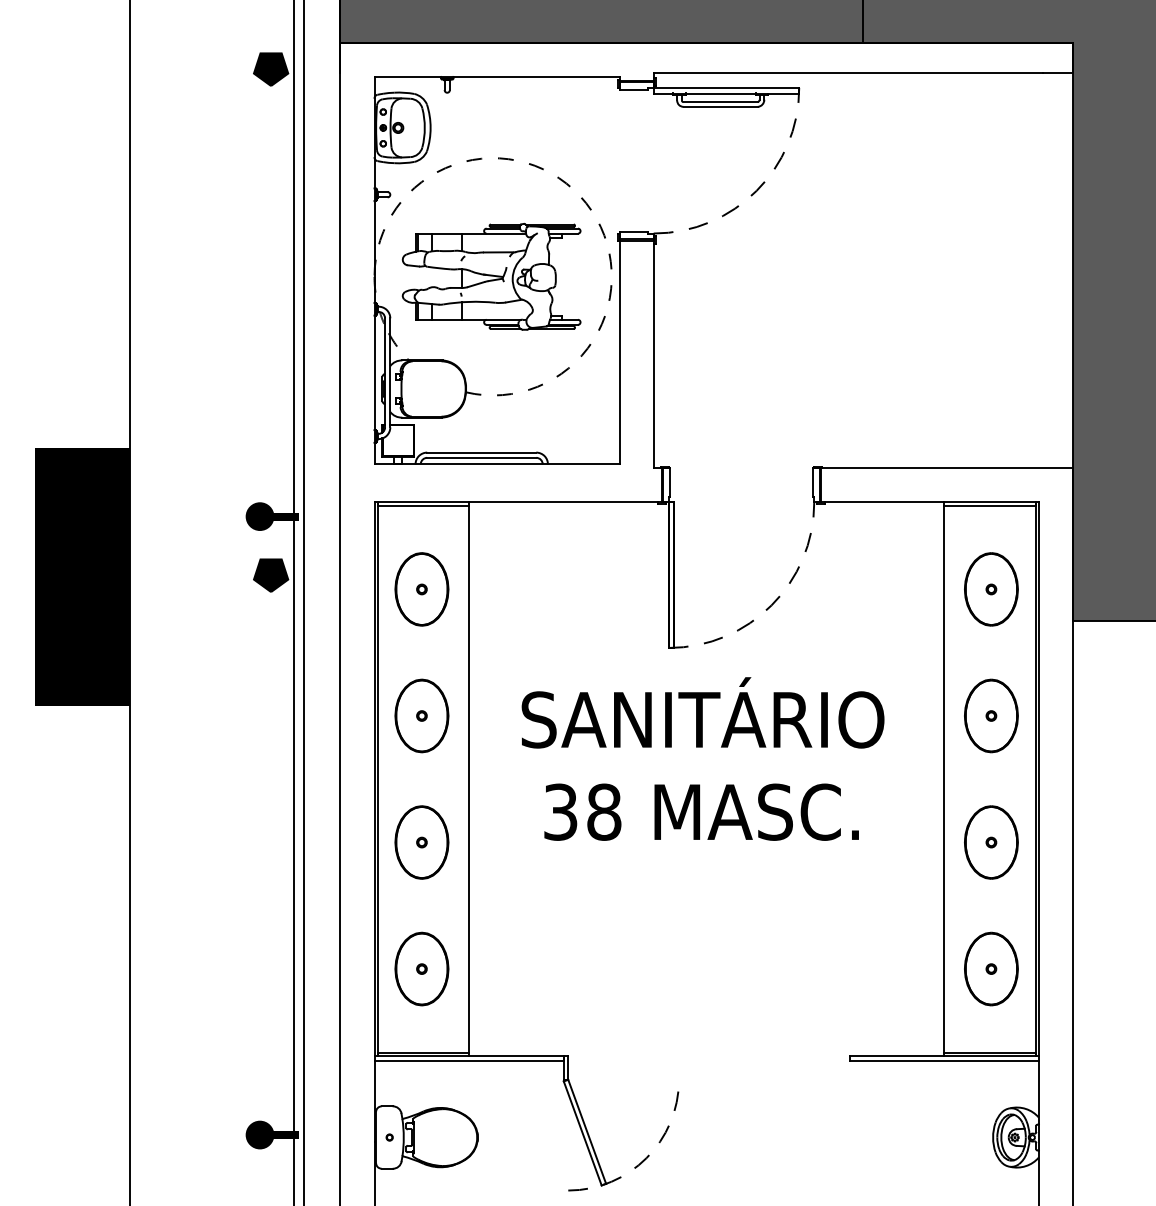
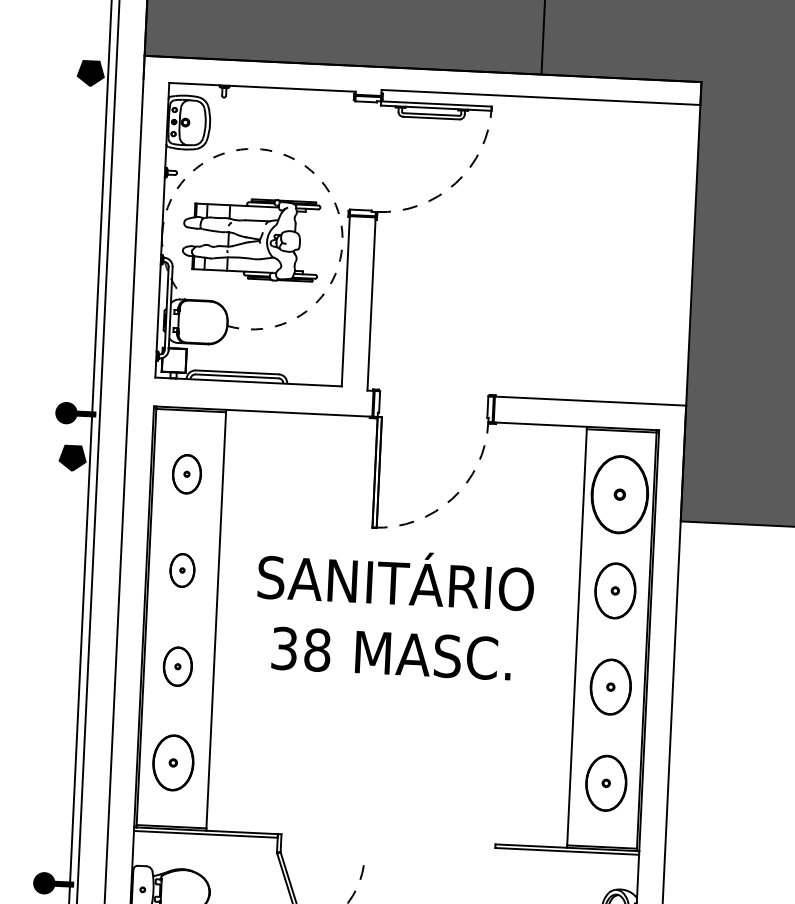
part: (421, 589) -> (186, 474), size x0.7
part: (991, 589) -> (619, 494), size x1.4
part: (421, 715) -> (182, 570), size x0.6
part: (421, 842) -> (177, 666), size x0.7

